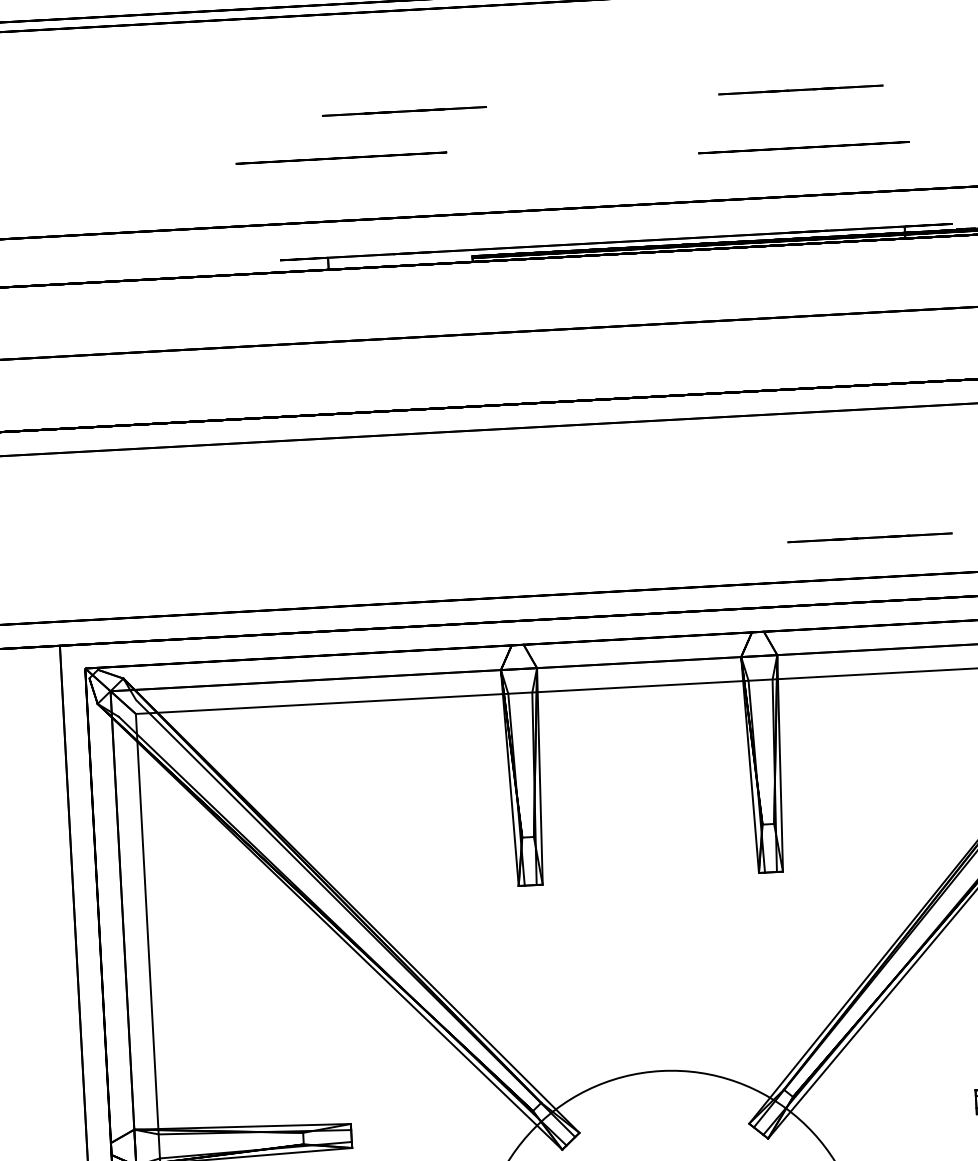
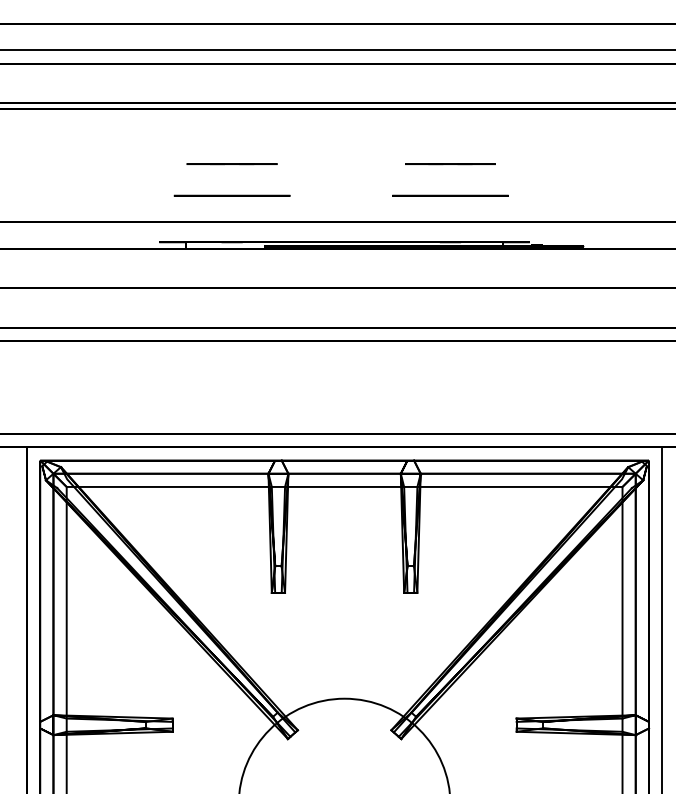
circle: (340, 157) -> (231, 195), moved
line: (868, 538) -> (474, 412), removed

